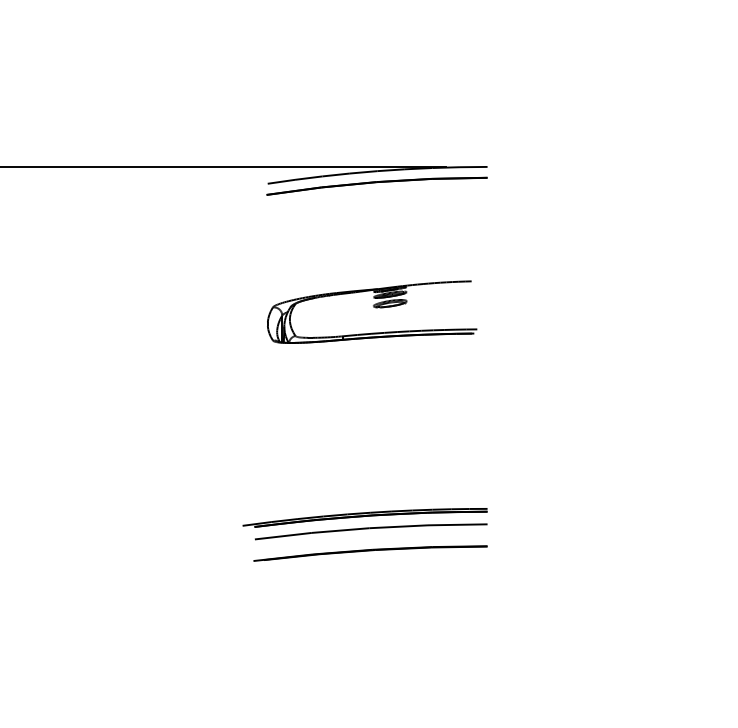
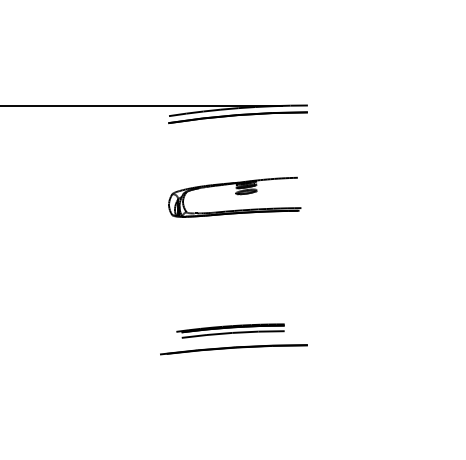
part: (365, 523) -> (230, 330), size x0.7

